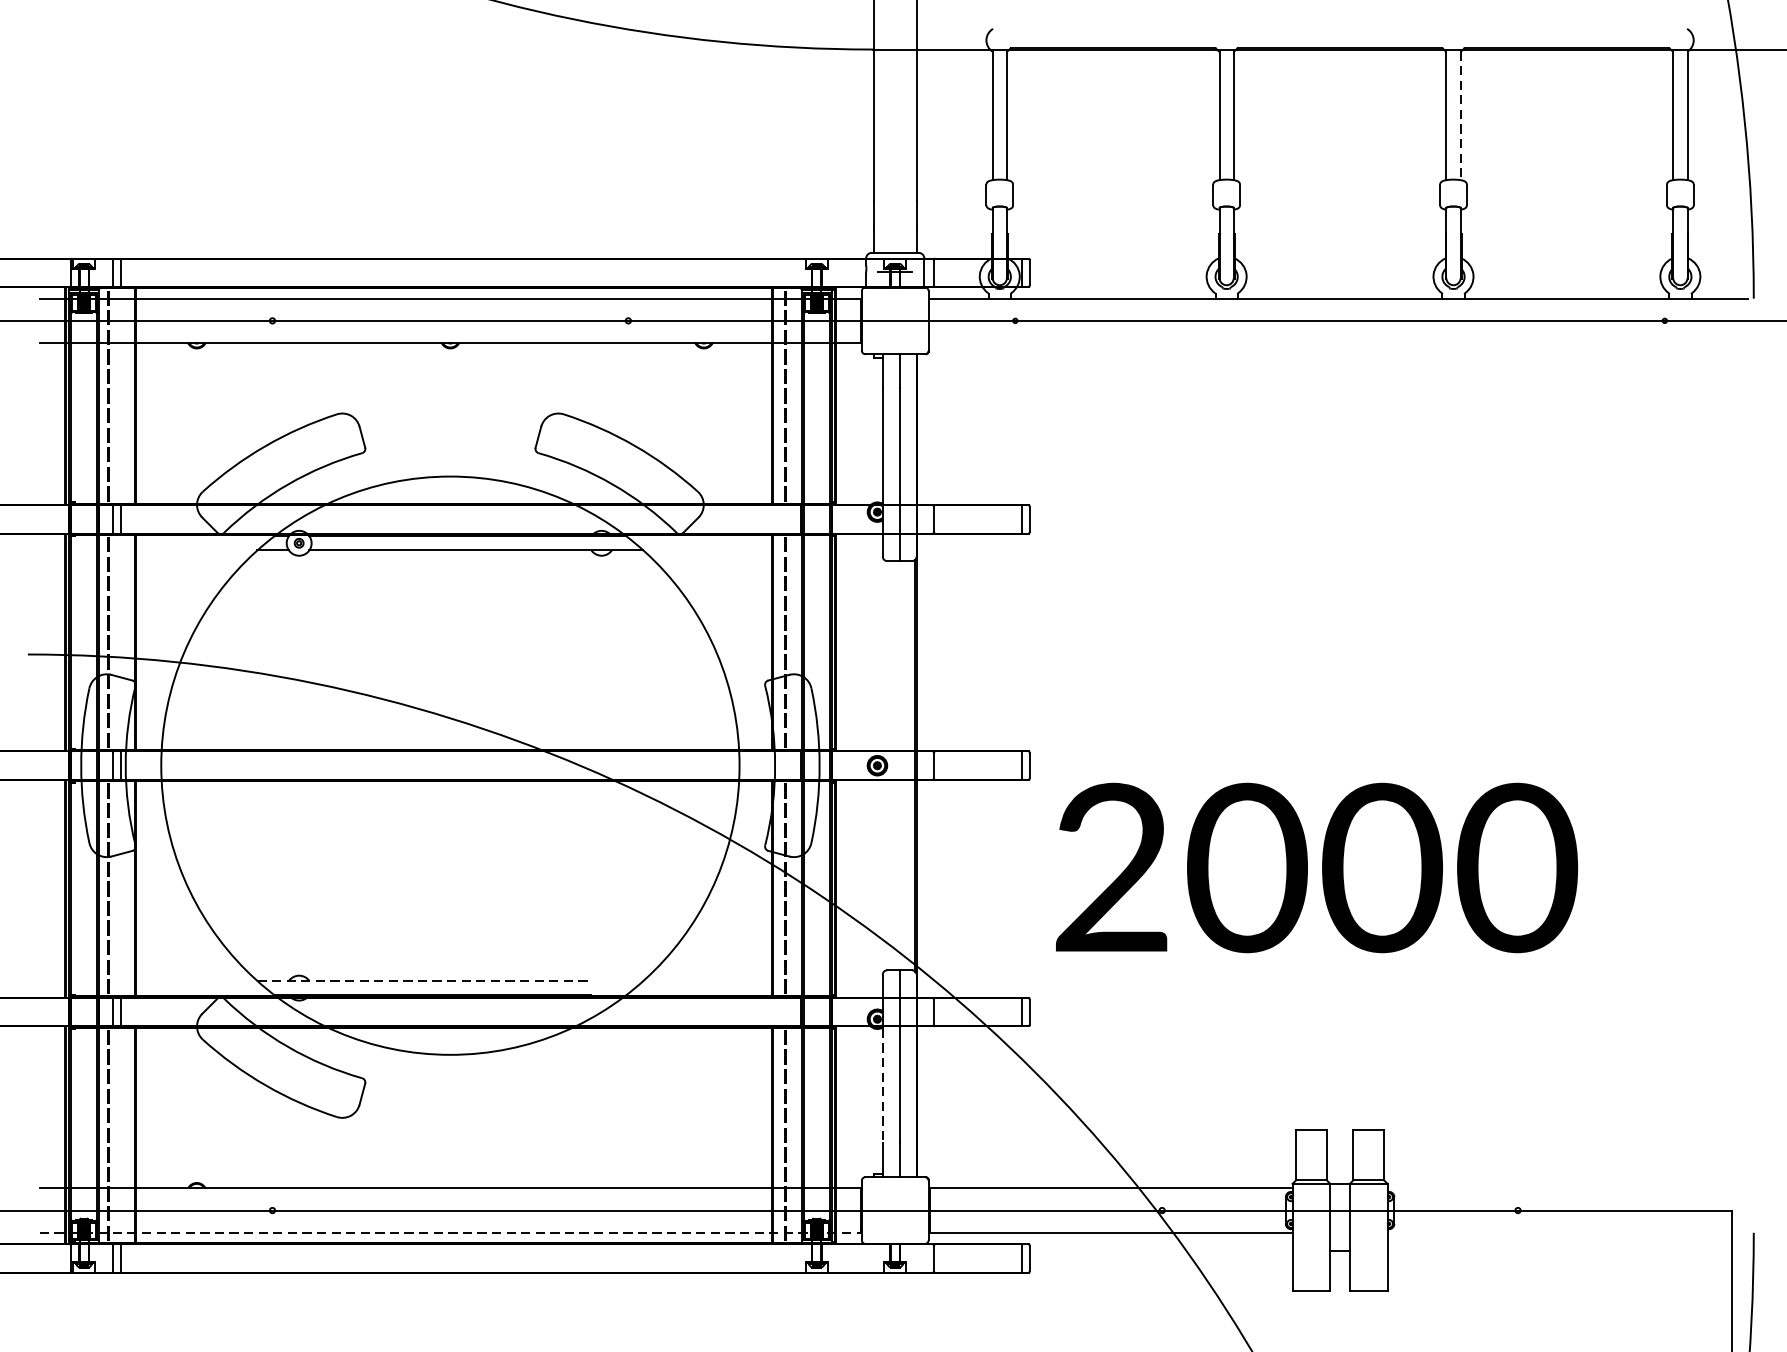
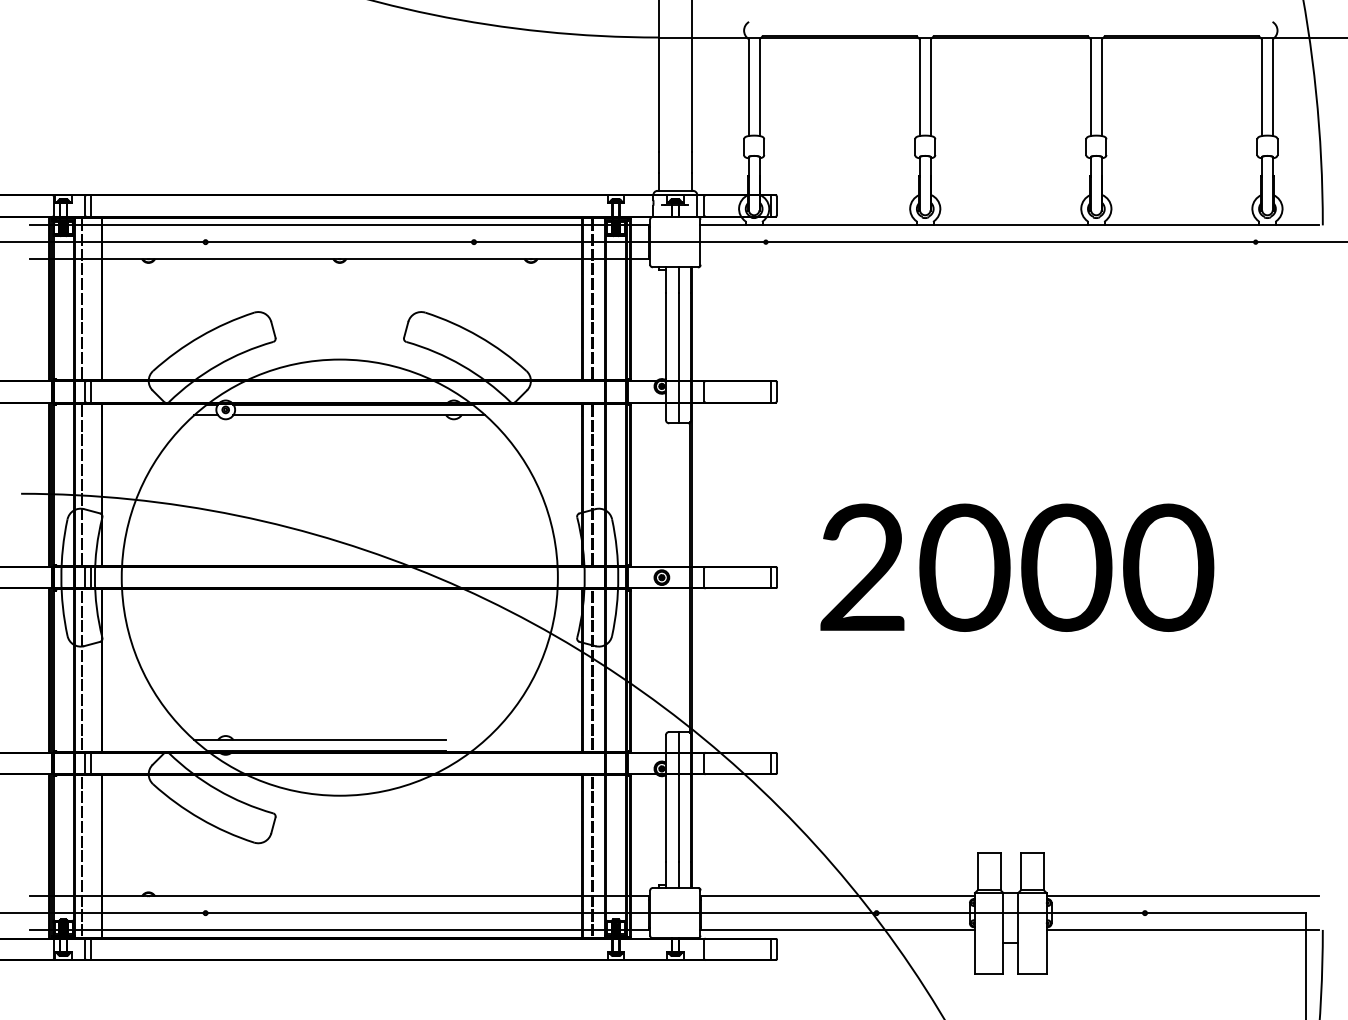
line: (1460, 115) -> (1101, 87), dashed -> solid
text: (1317, 867) -> (1017, 567), moved
line: (424, 981) -> (320, 740), dashed -> solid
line: (882, 1086) -> (665, 819), dashed -> solid
line: (1567, 1188) -> (1182, 896), added
line: (449, 1232) -> (339, 929), dashed -> solid
line: (1567, 1232) -> (1182, 929), added

